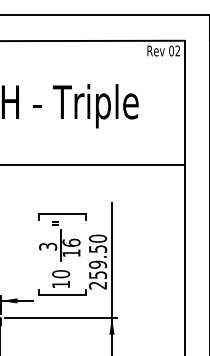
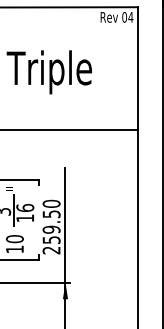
text: (177, 50) -> (130, 16), 02 -> 04

